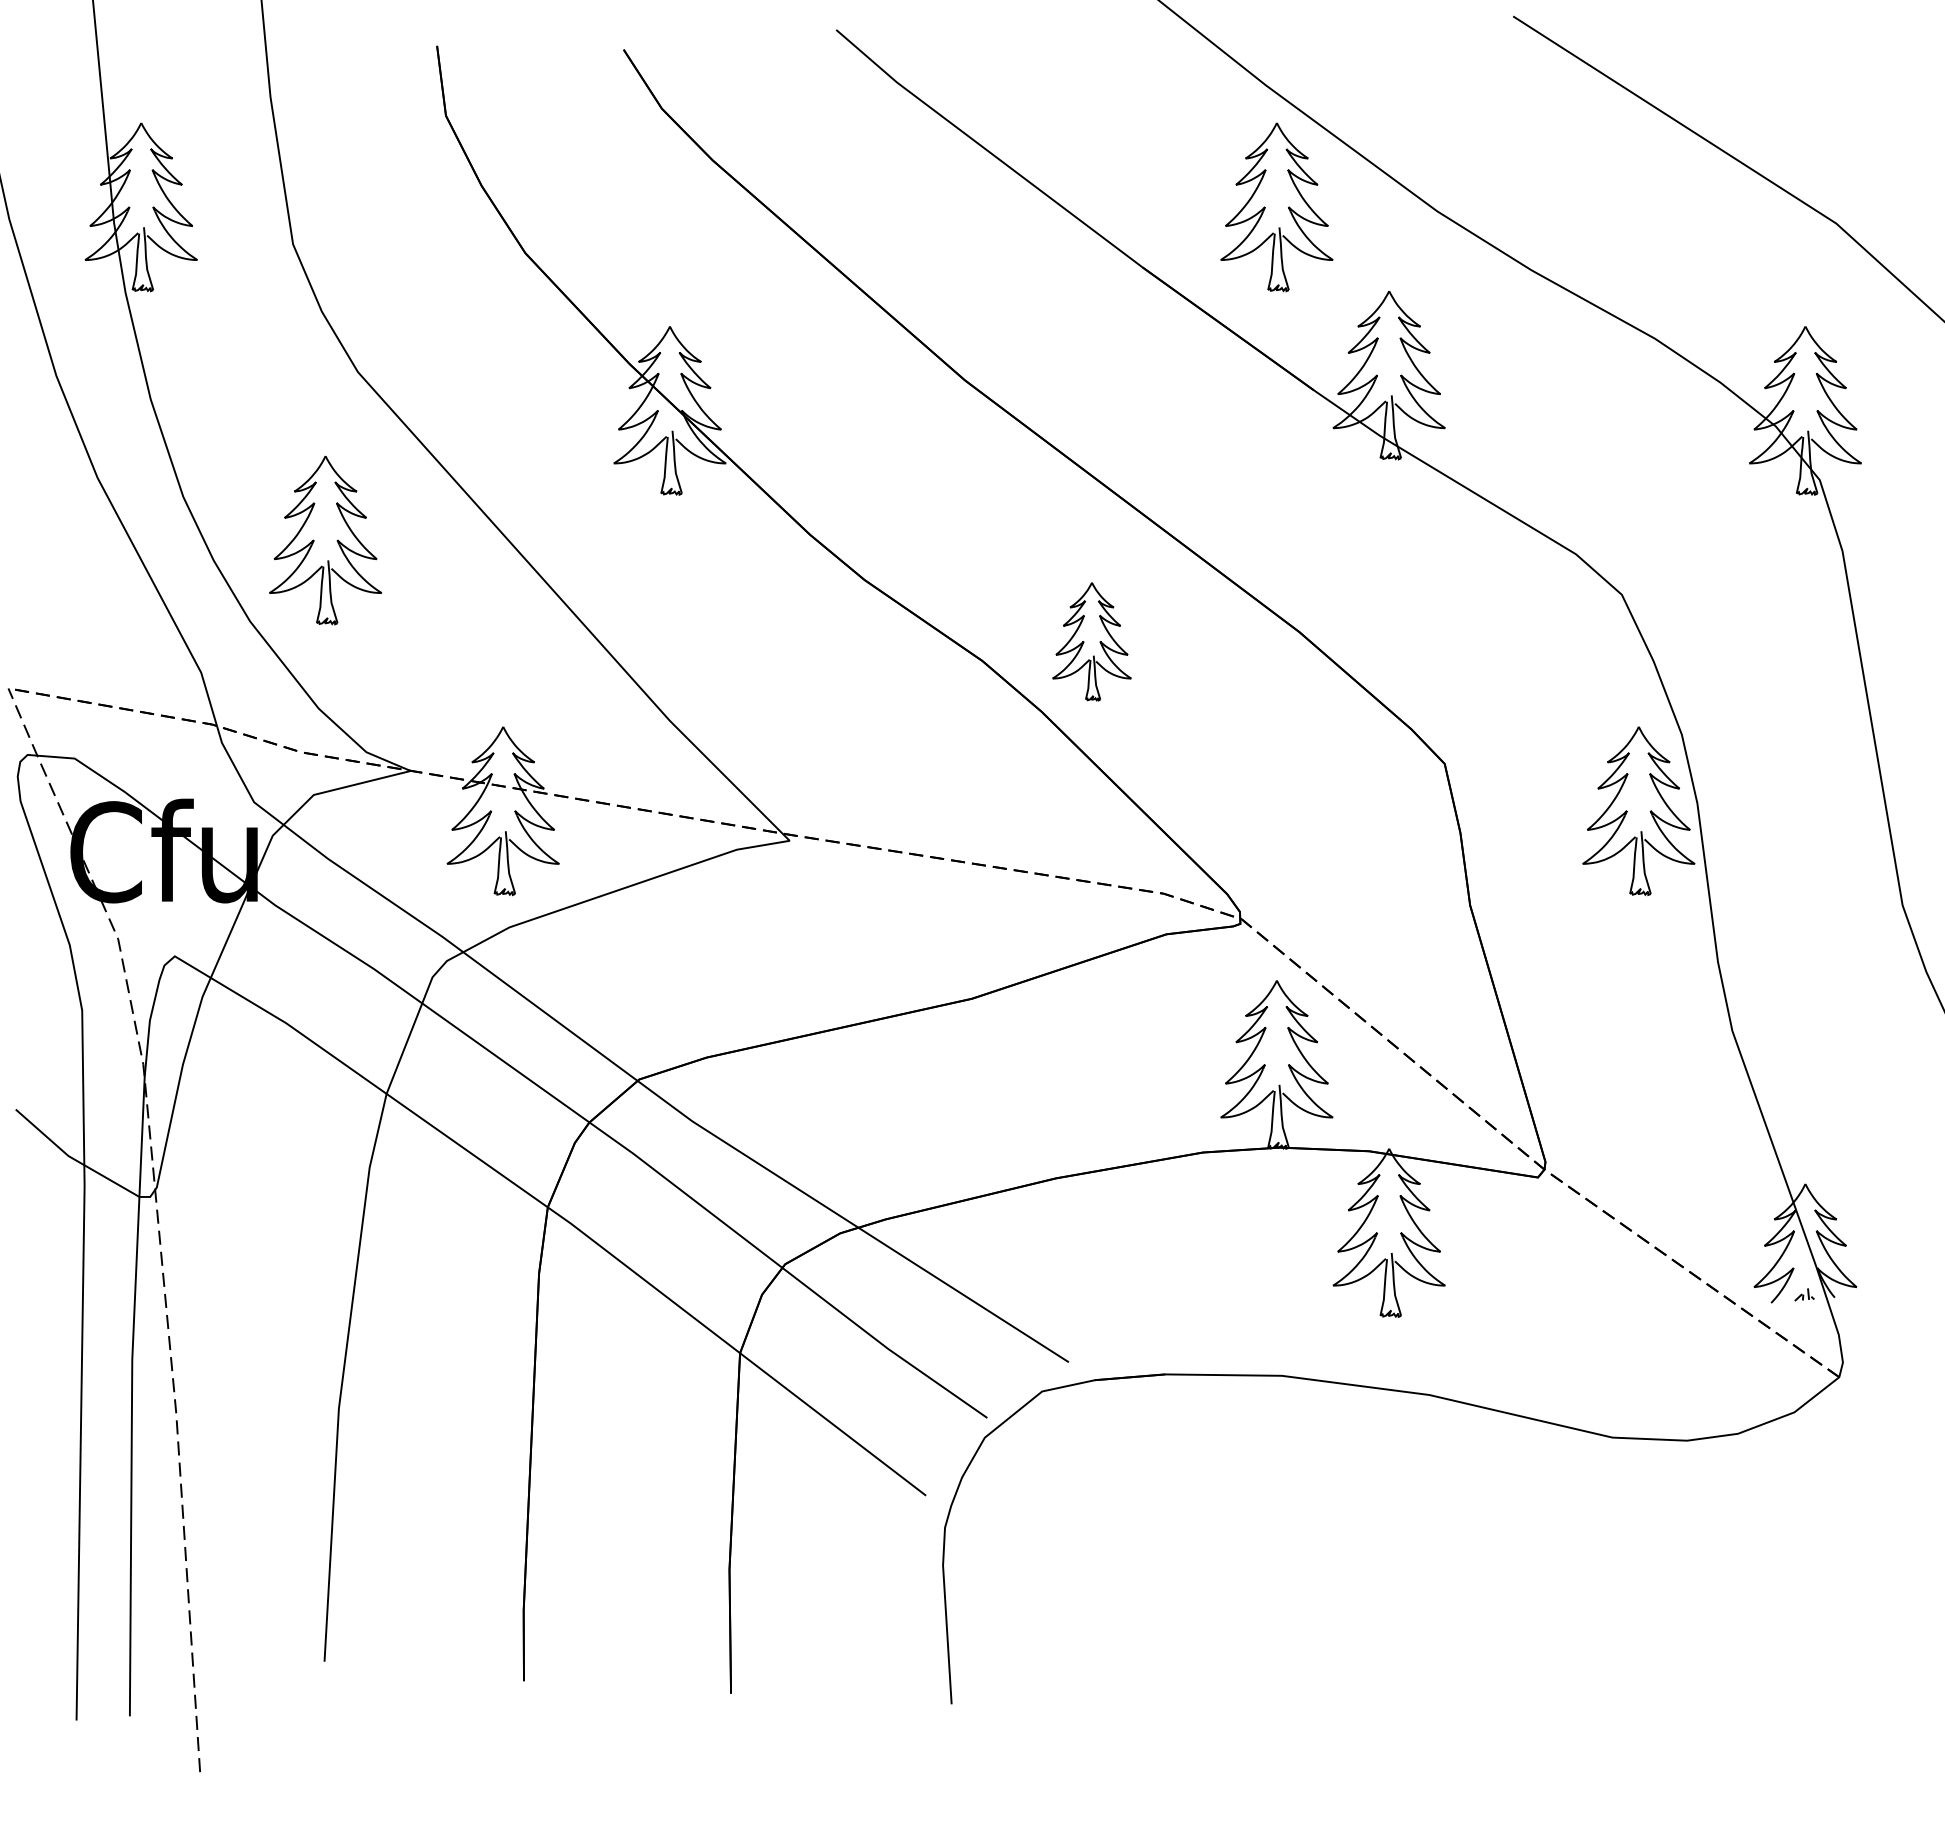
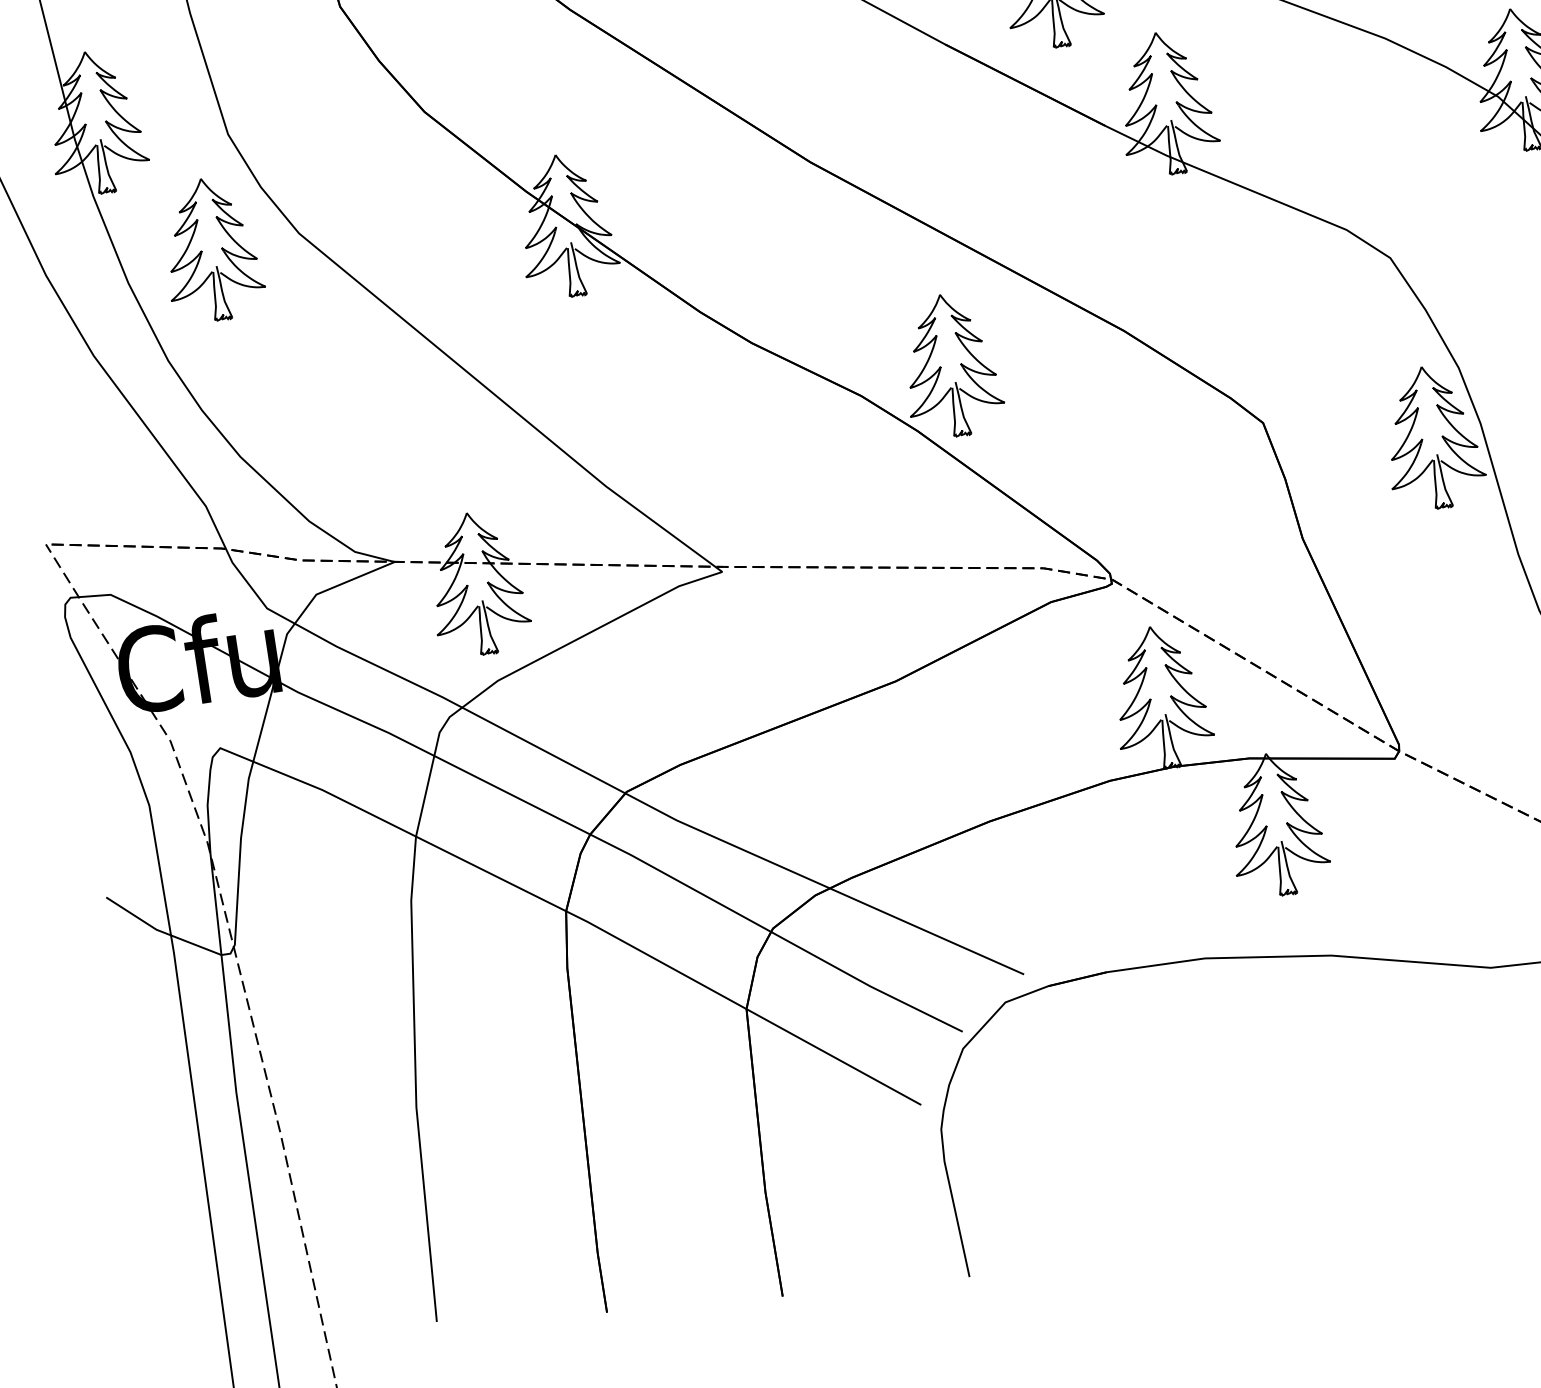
part: (314, 540) -> (202, 251), moved
part: (1091, 641) -> (950, 365), size x1.43

